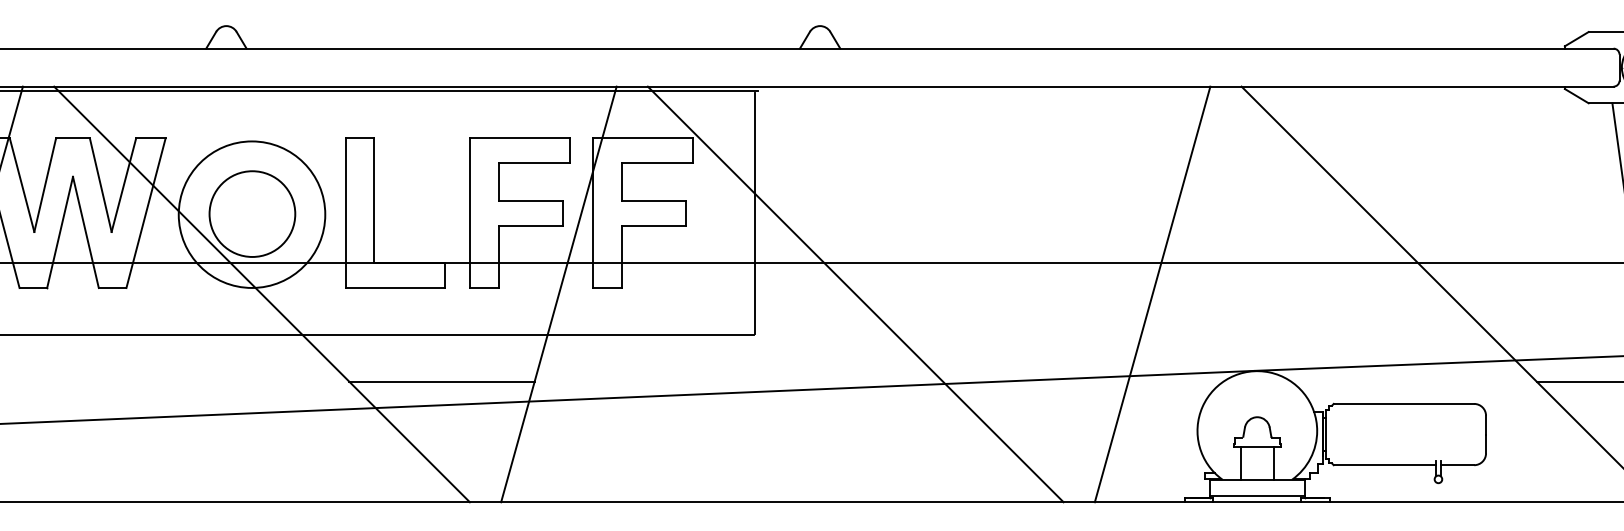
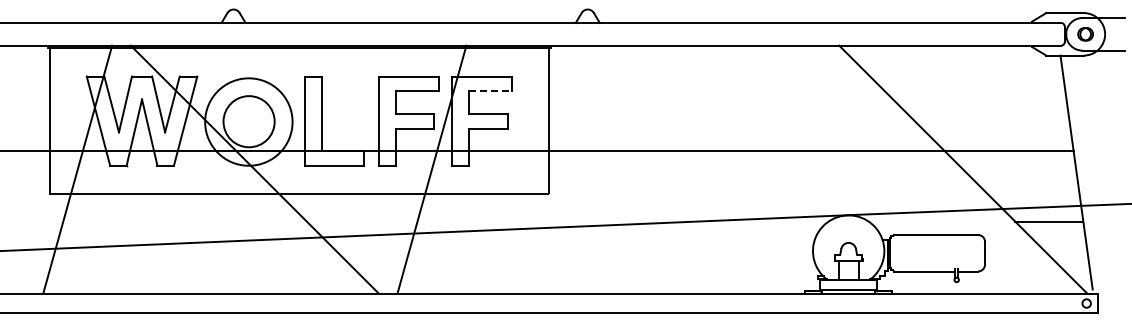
line: (658, 163) -> (491, 91), solid -> dashed
line: (856, 294) -> (609, 169), removed
line: (1151, 294) -> (785, 169), removed
line: (442, 381) -> (362, 221), removed

